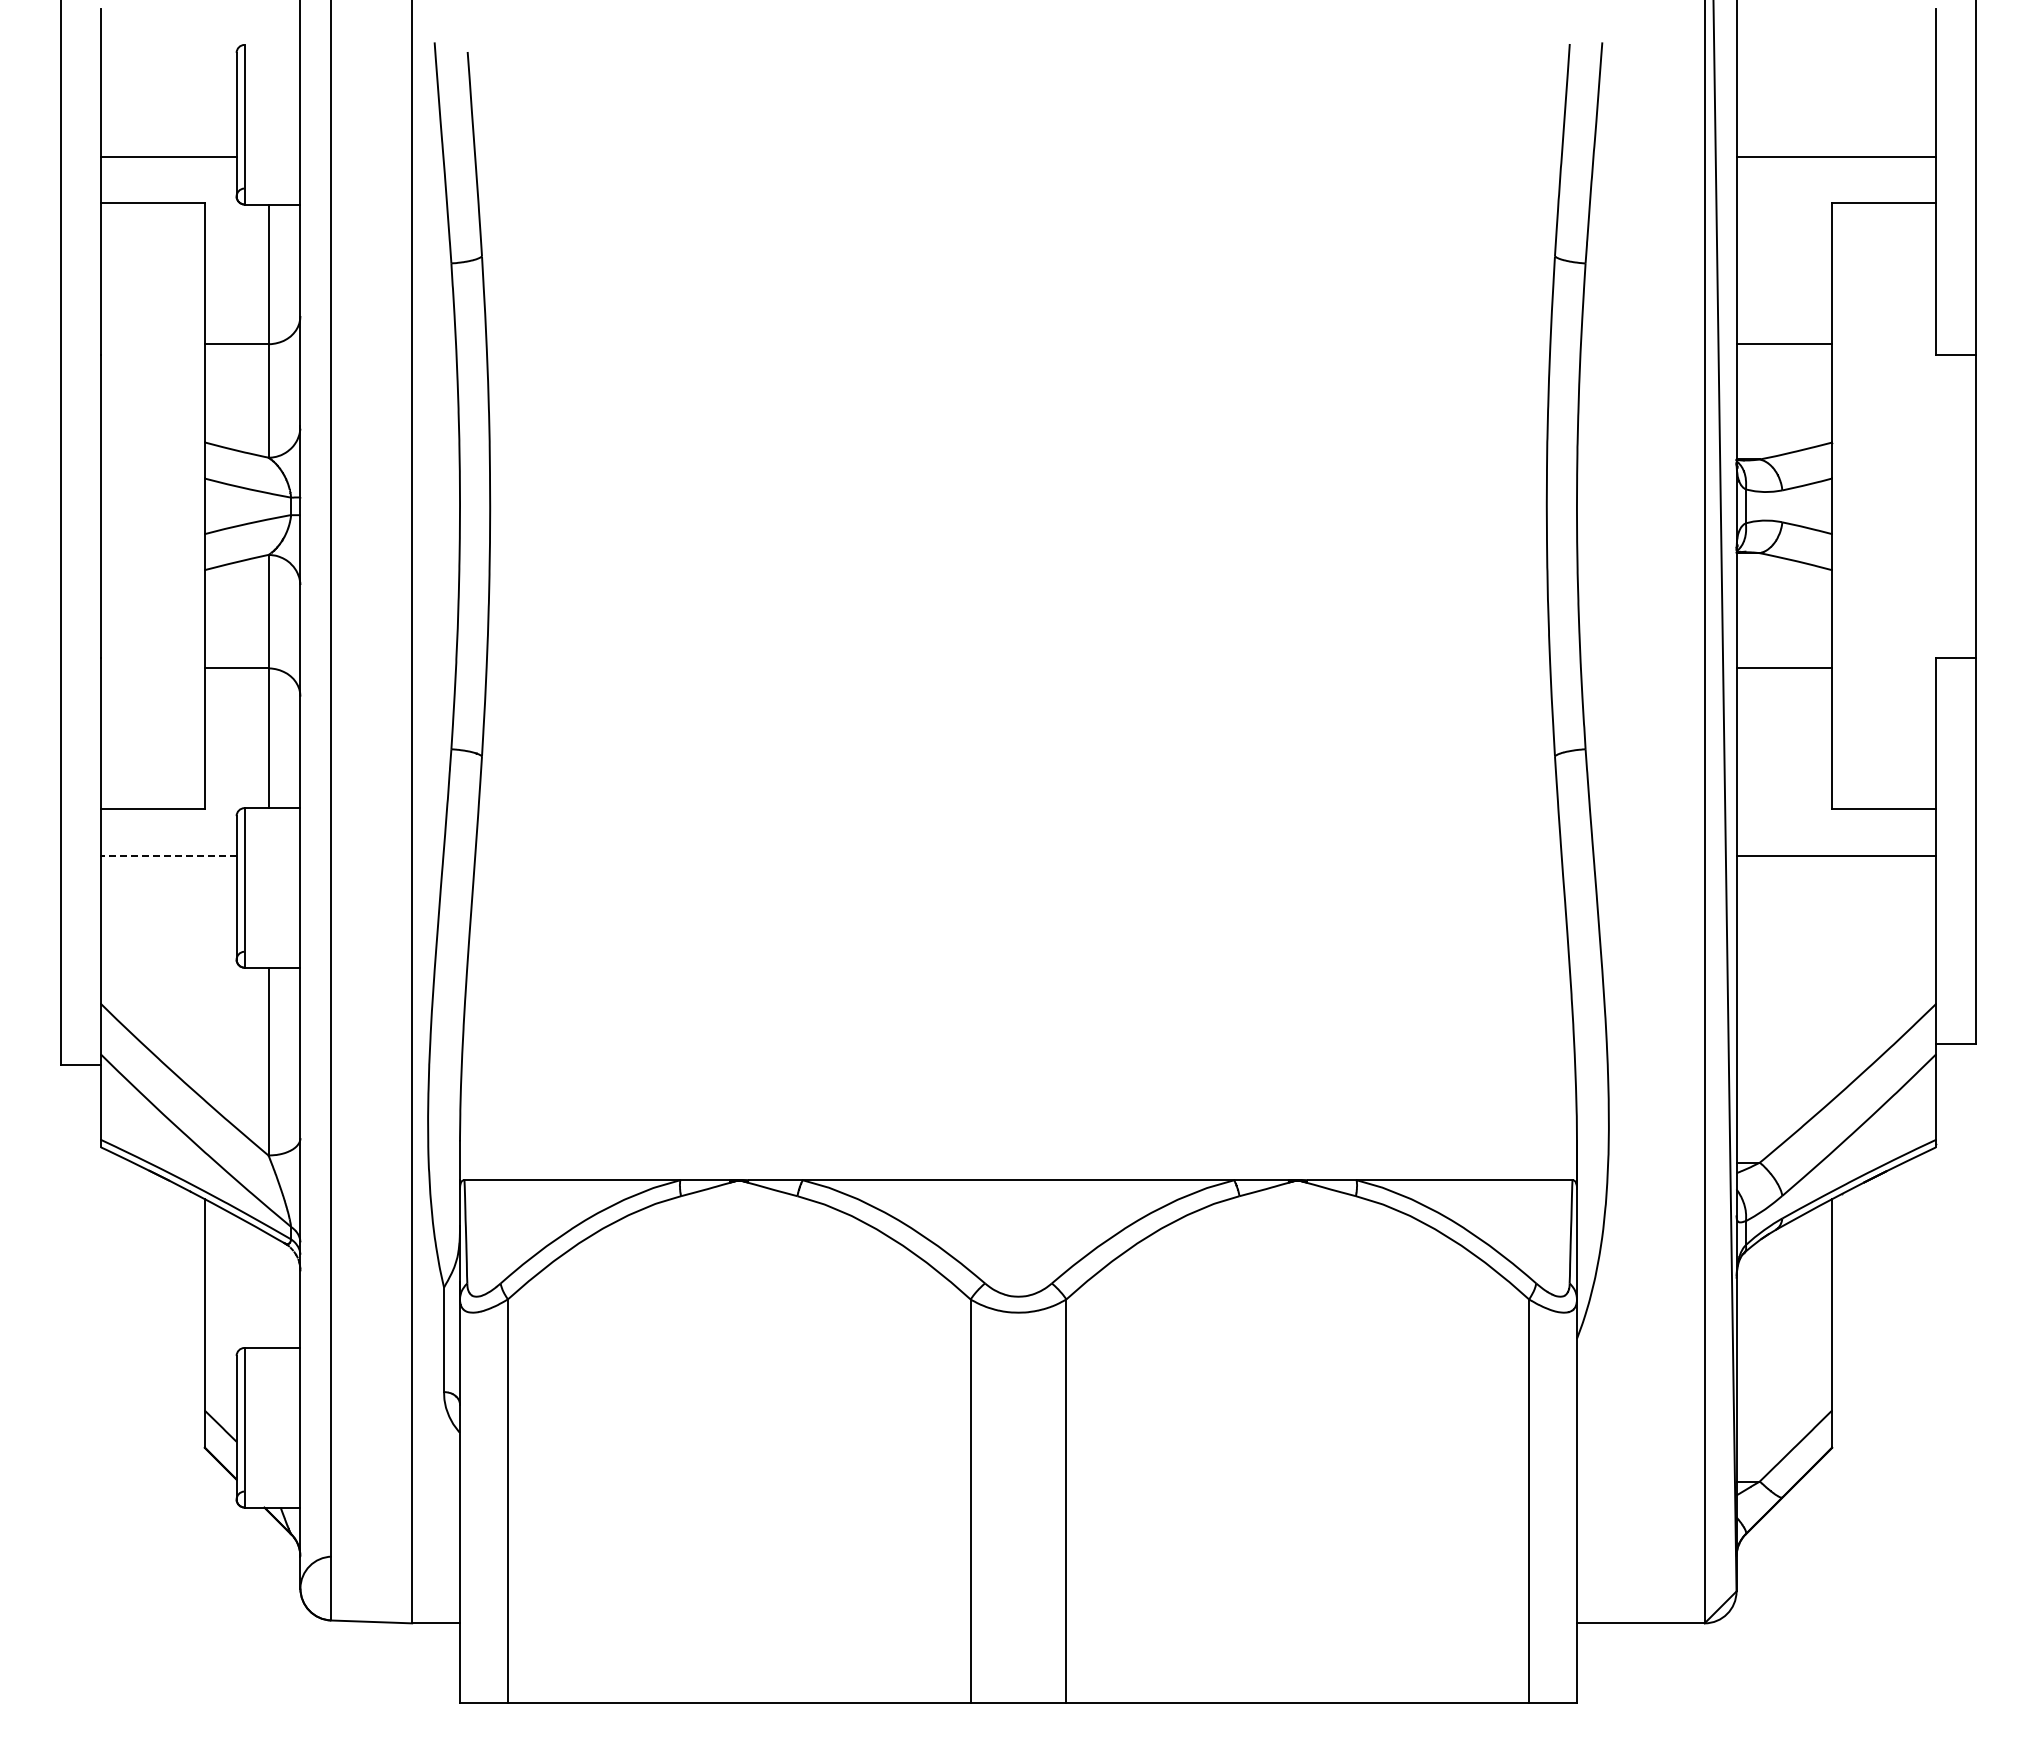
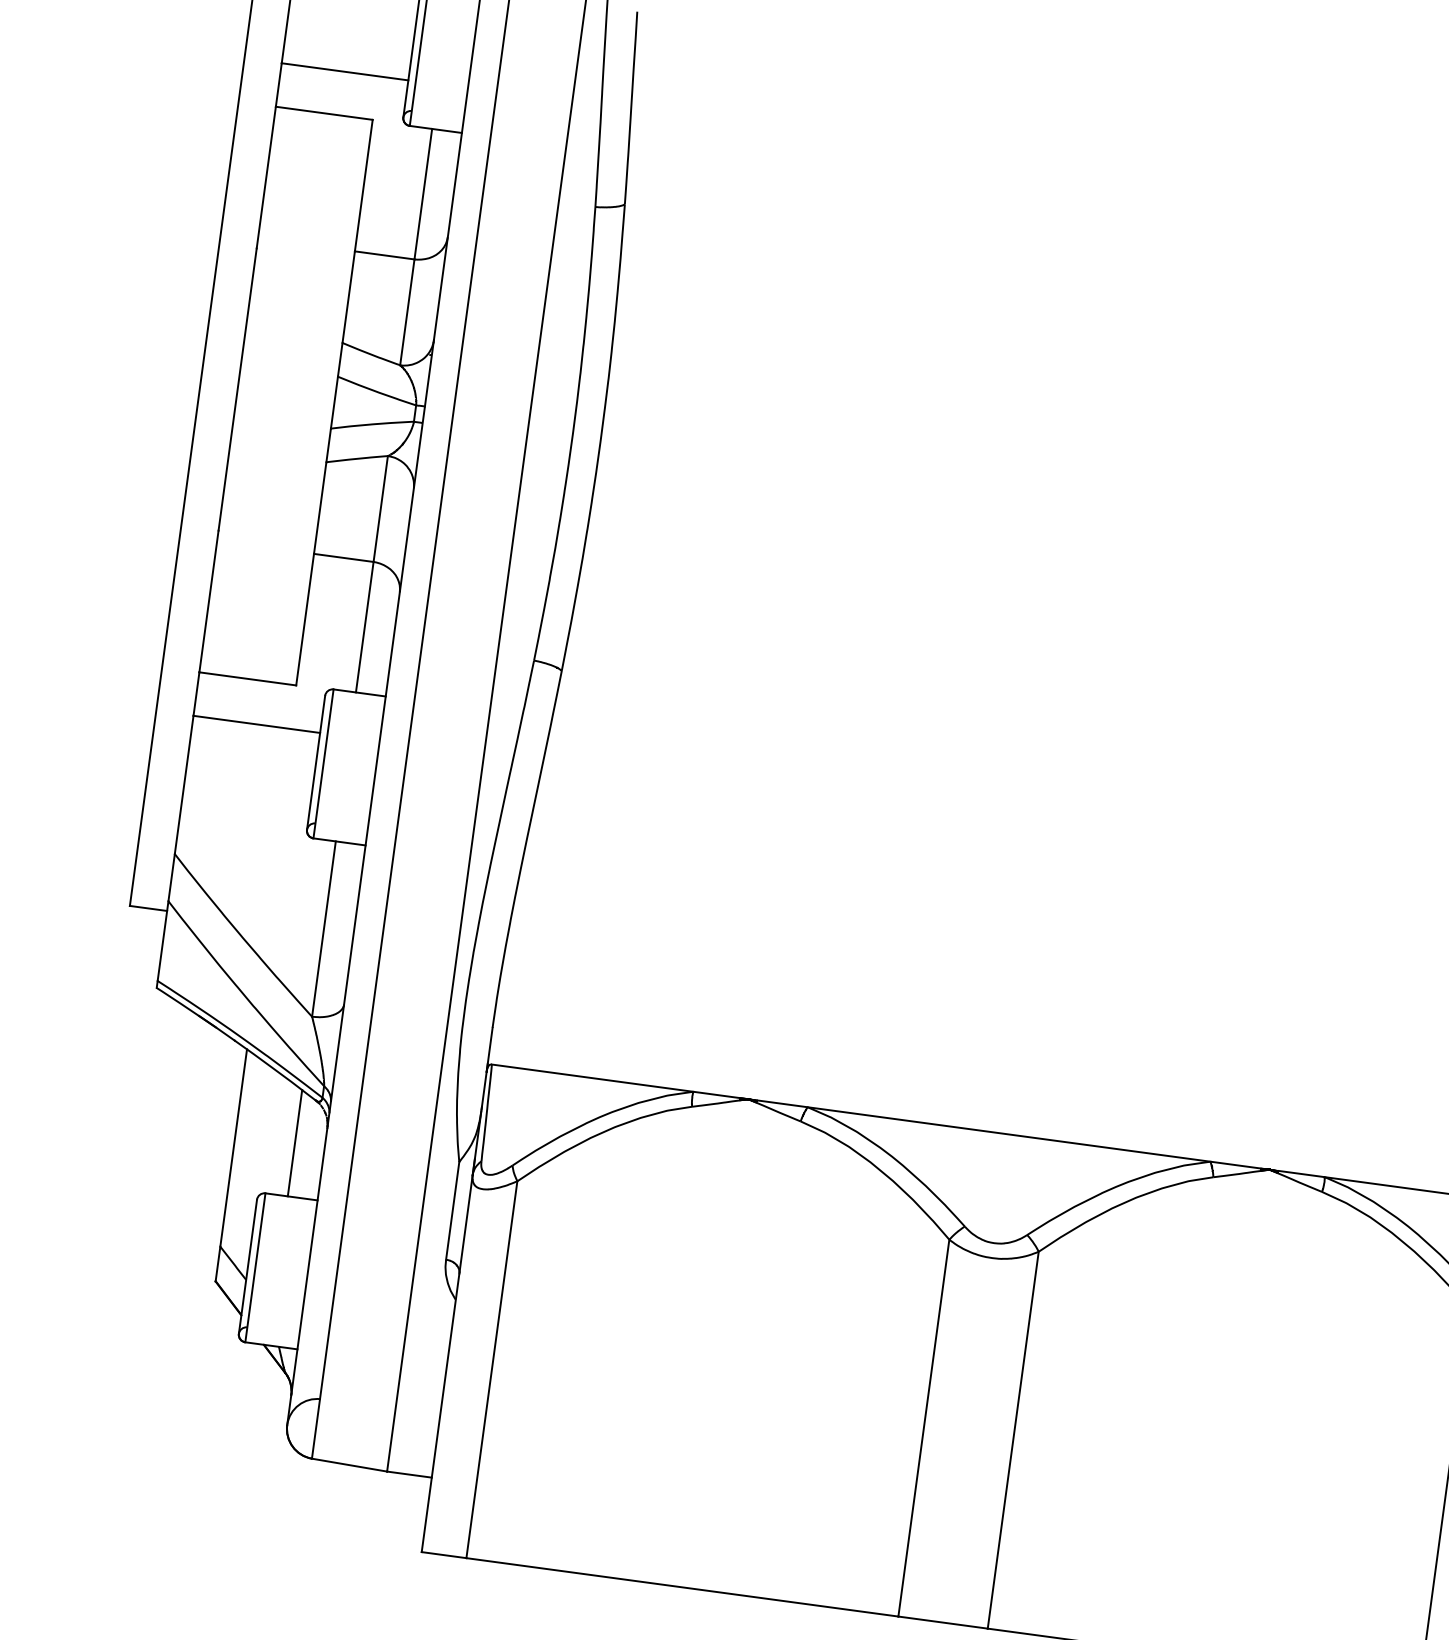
line: (168, 855) -> (256, 724), dashed -> solid
line: (268, 1290) -> (295, 1142), added

